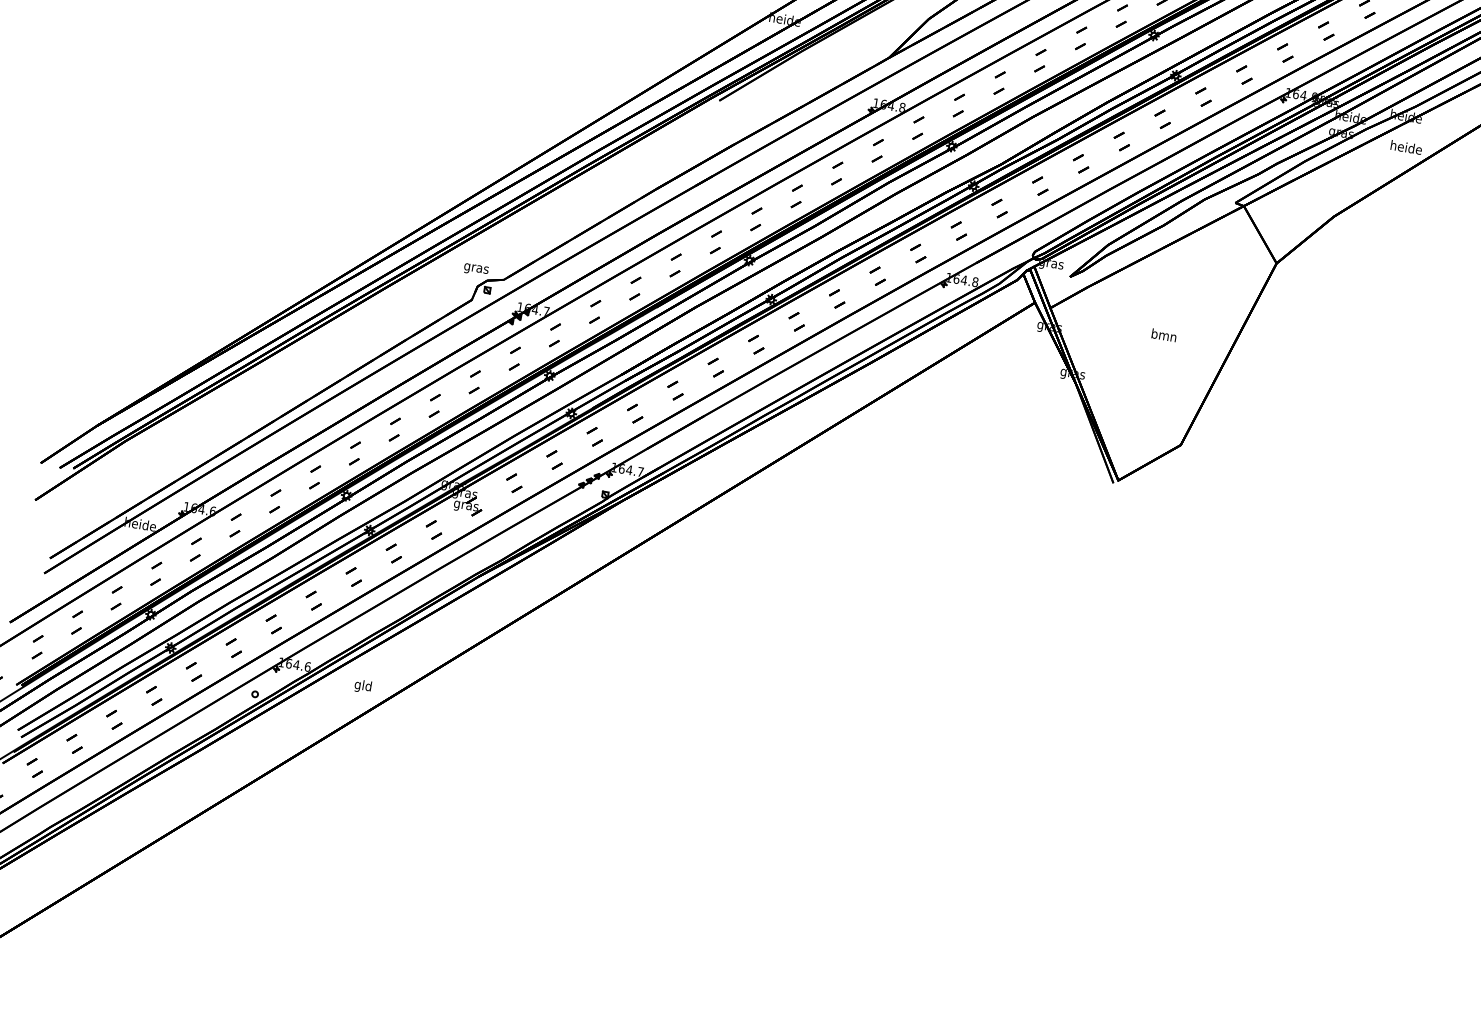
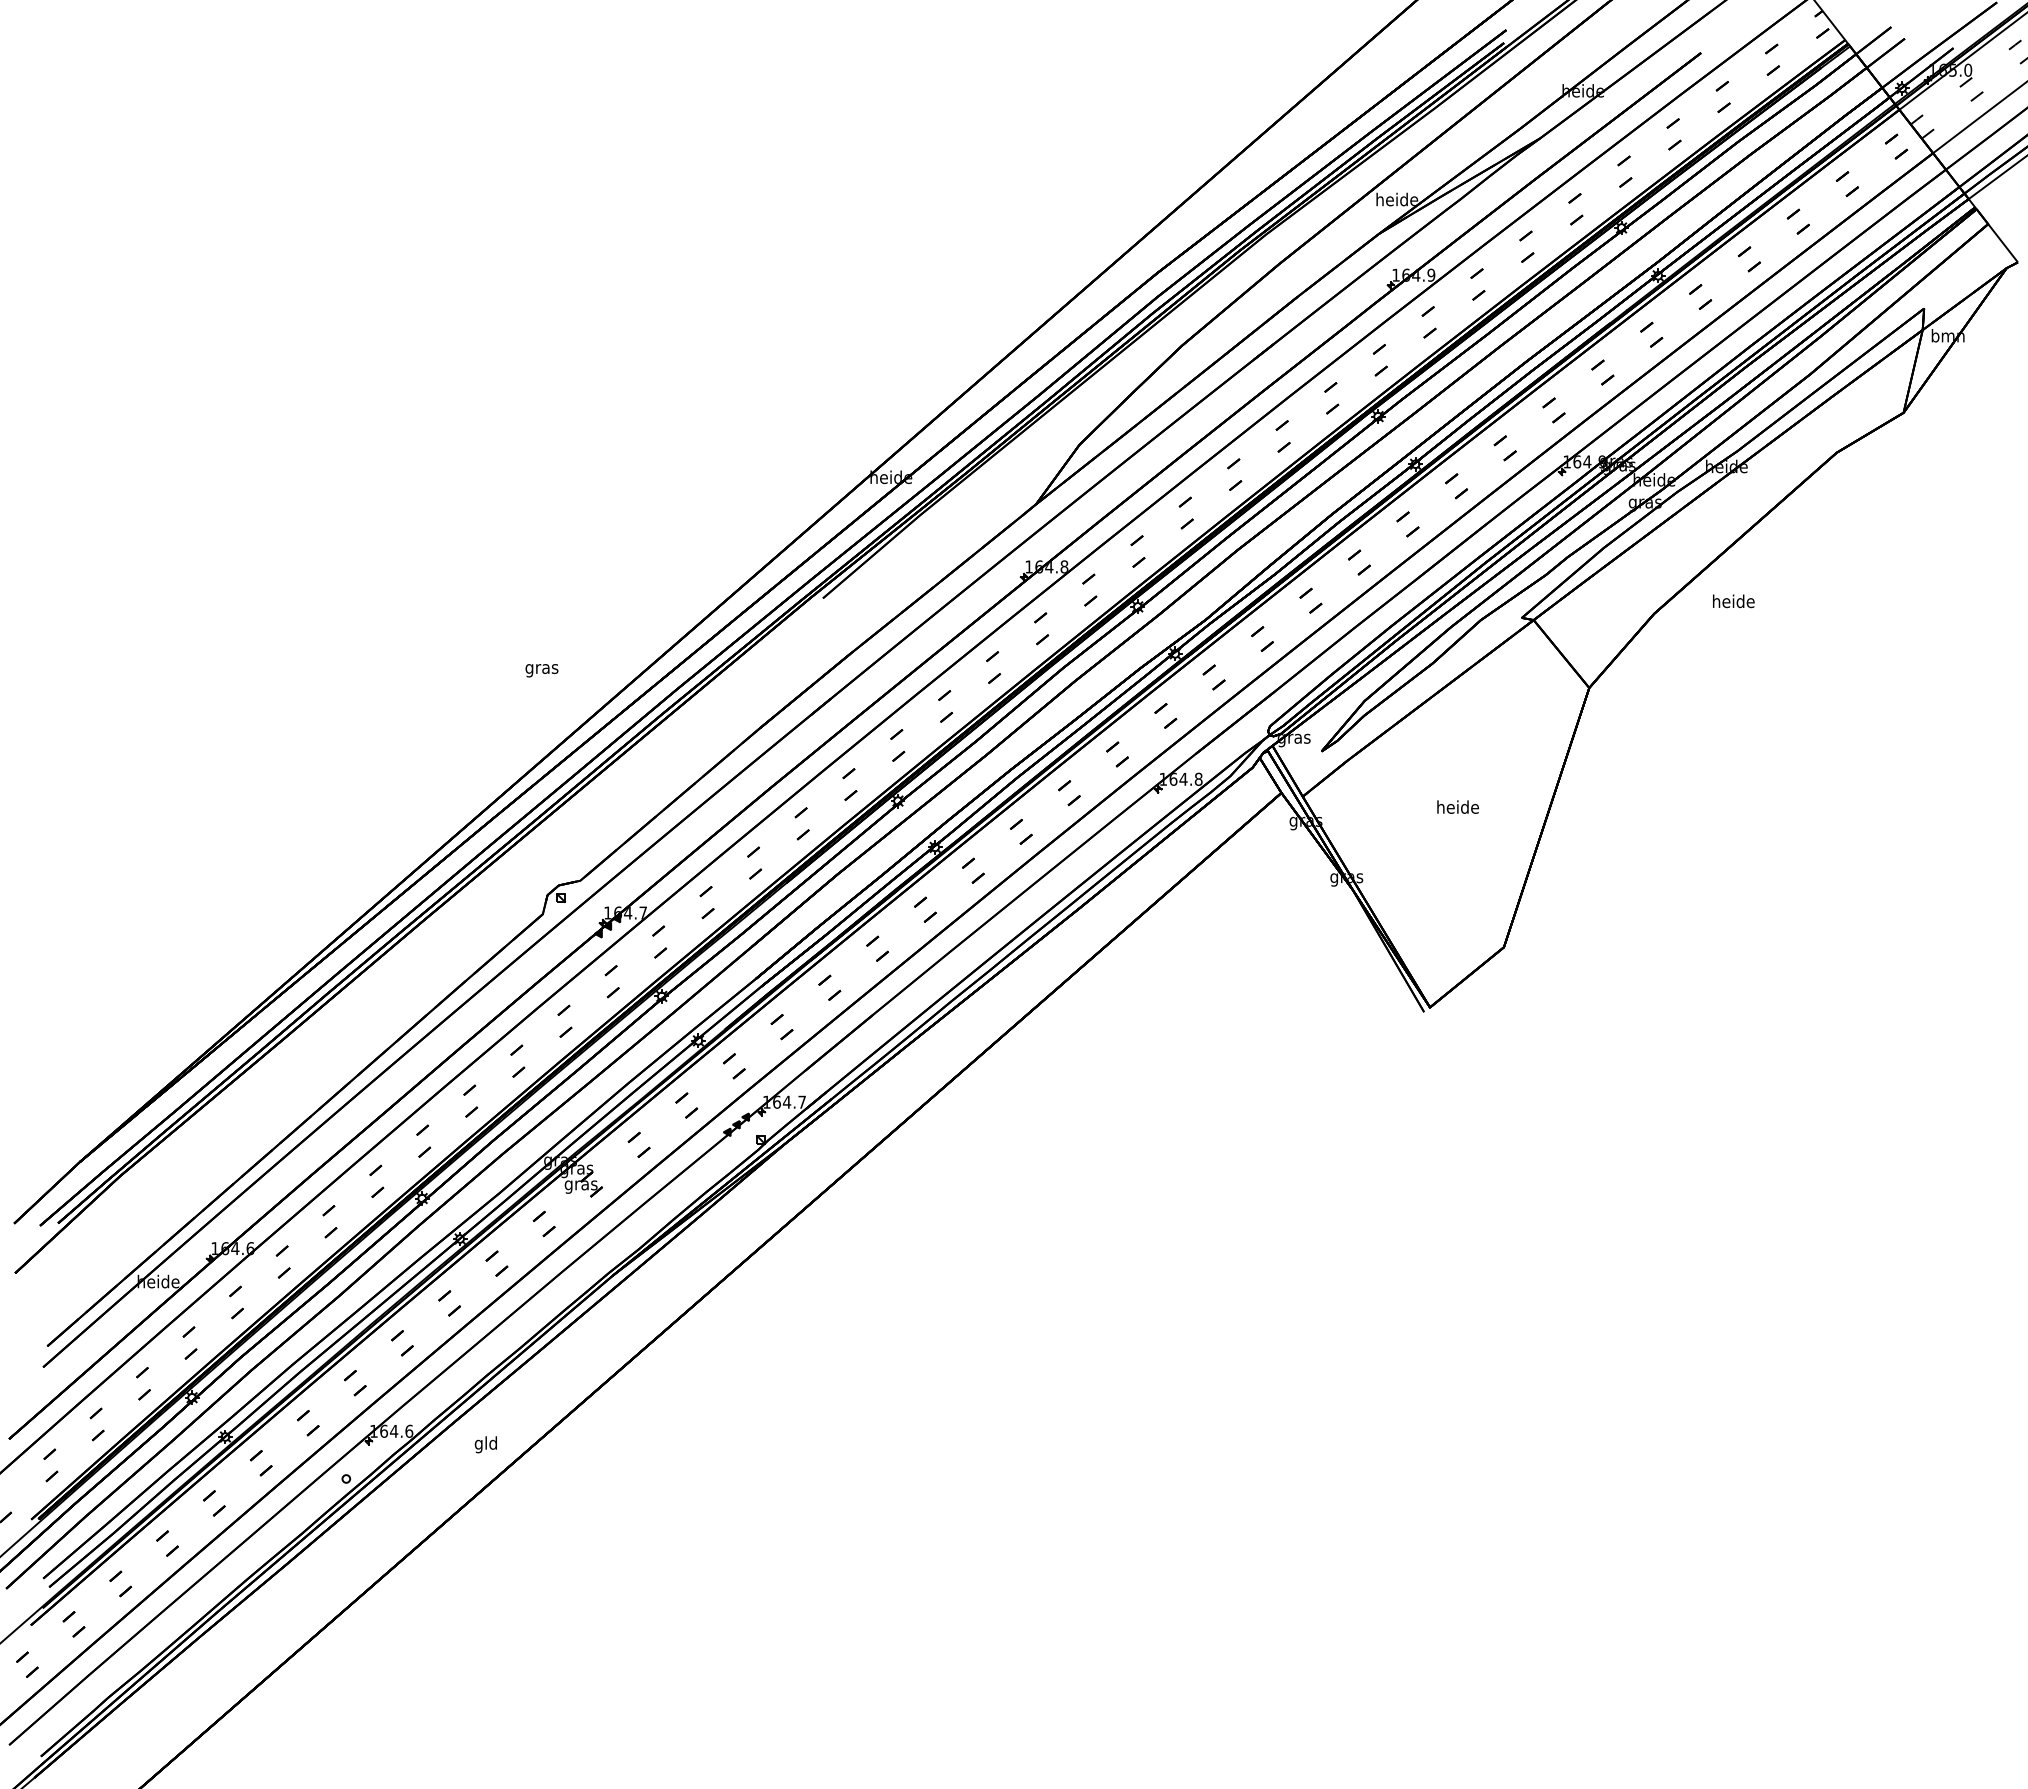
text: (1406, 147) -> (1733, 601), moved
text: (475, 269) -> (541, 670), moved
text: (1164, 334) -> (1458, 806), bmn -> heide

